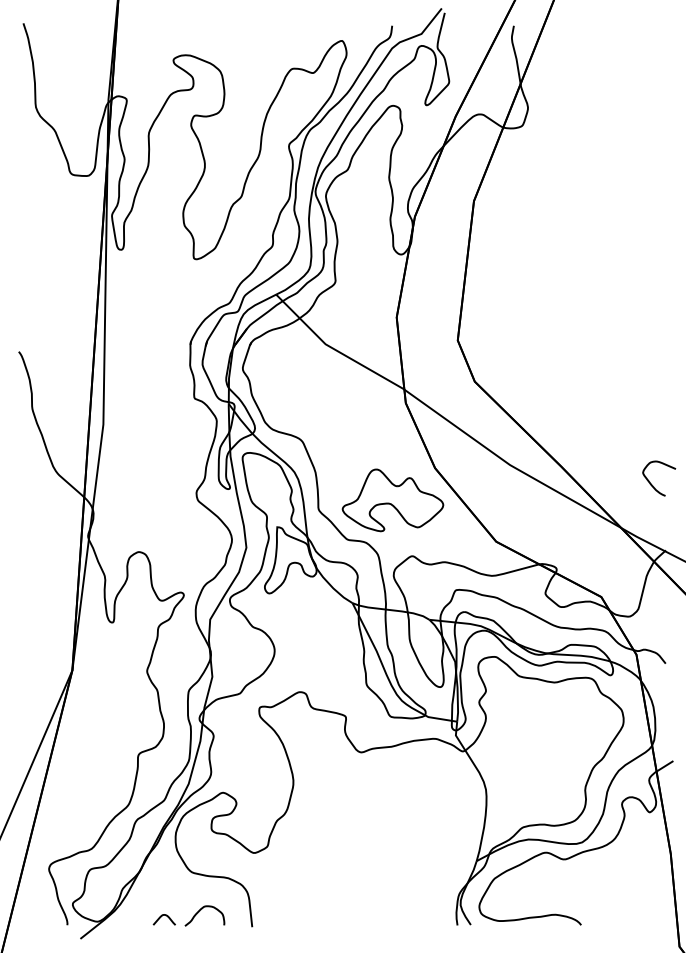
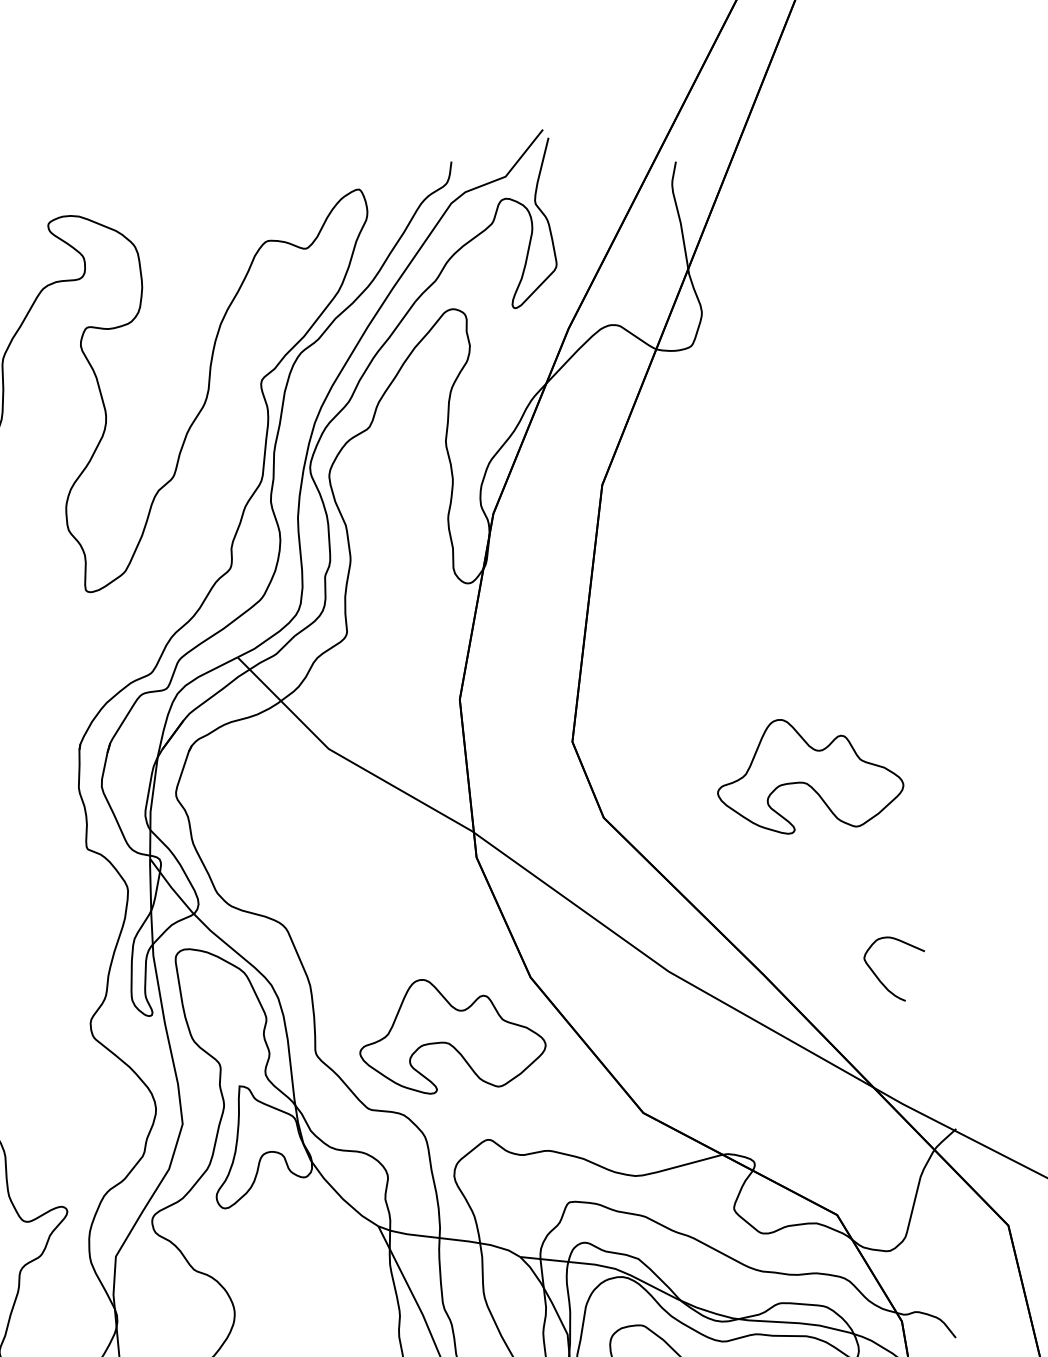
part: (586, 359) -> (809, 776), added
curve: (652, 484) -> (881, 979), moved

